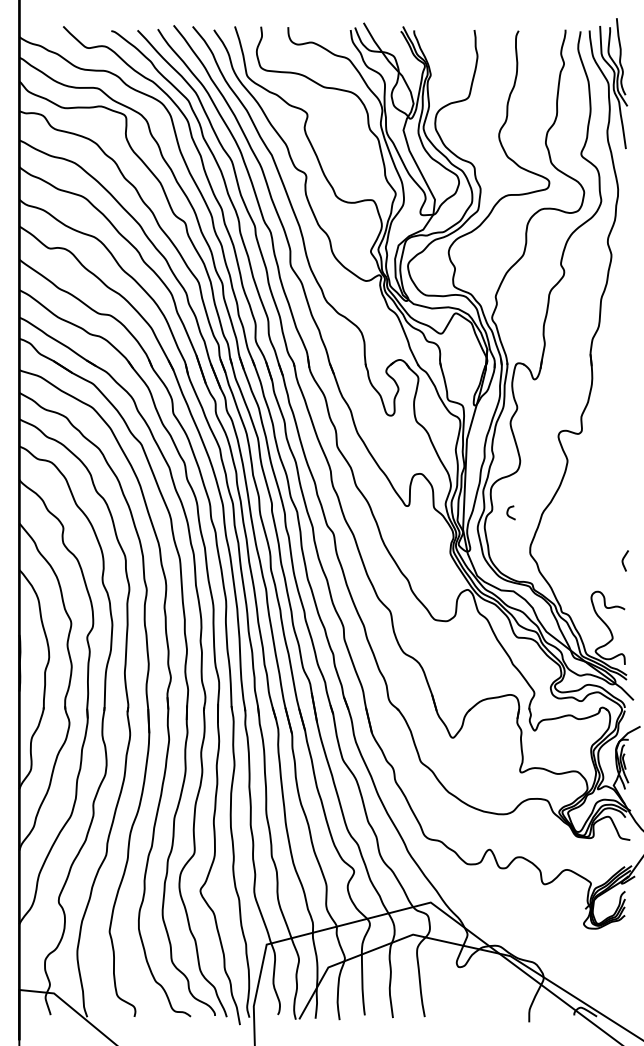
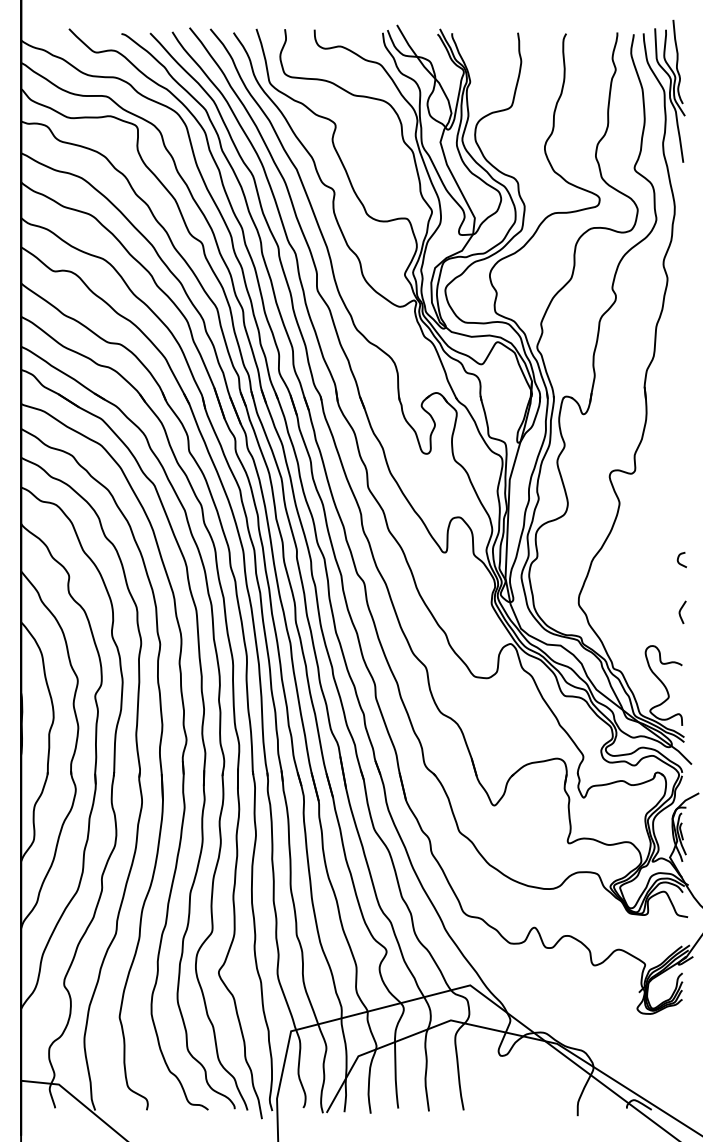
curve: (508, 515) -> (679, 562), moved

